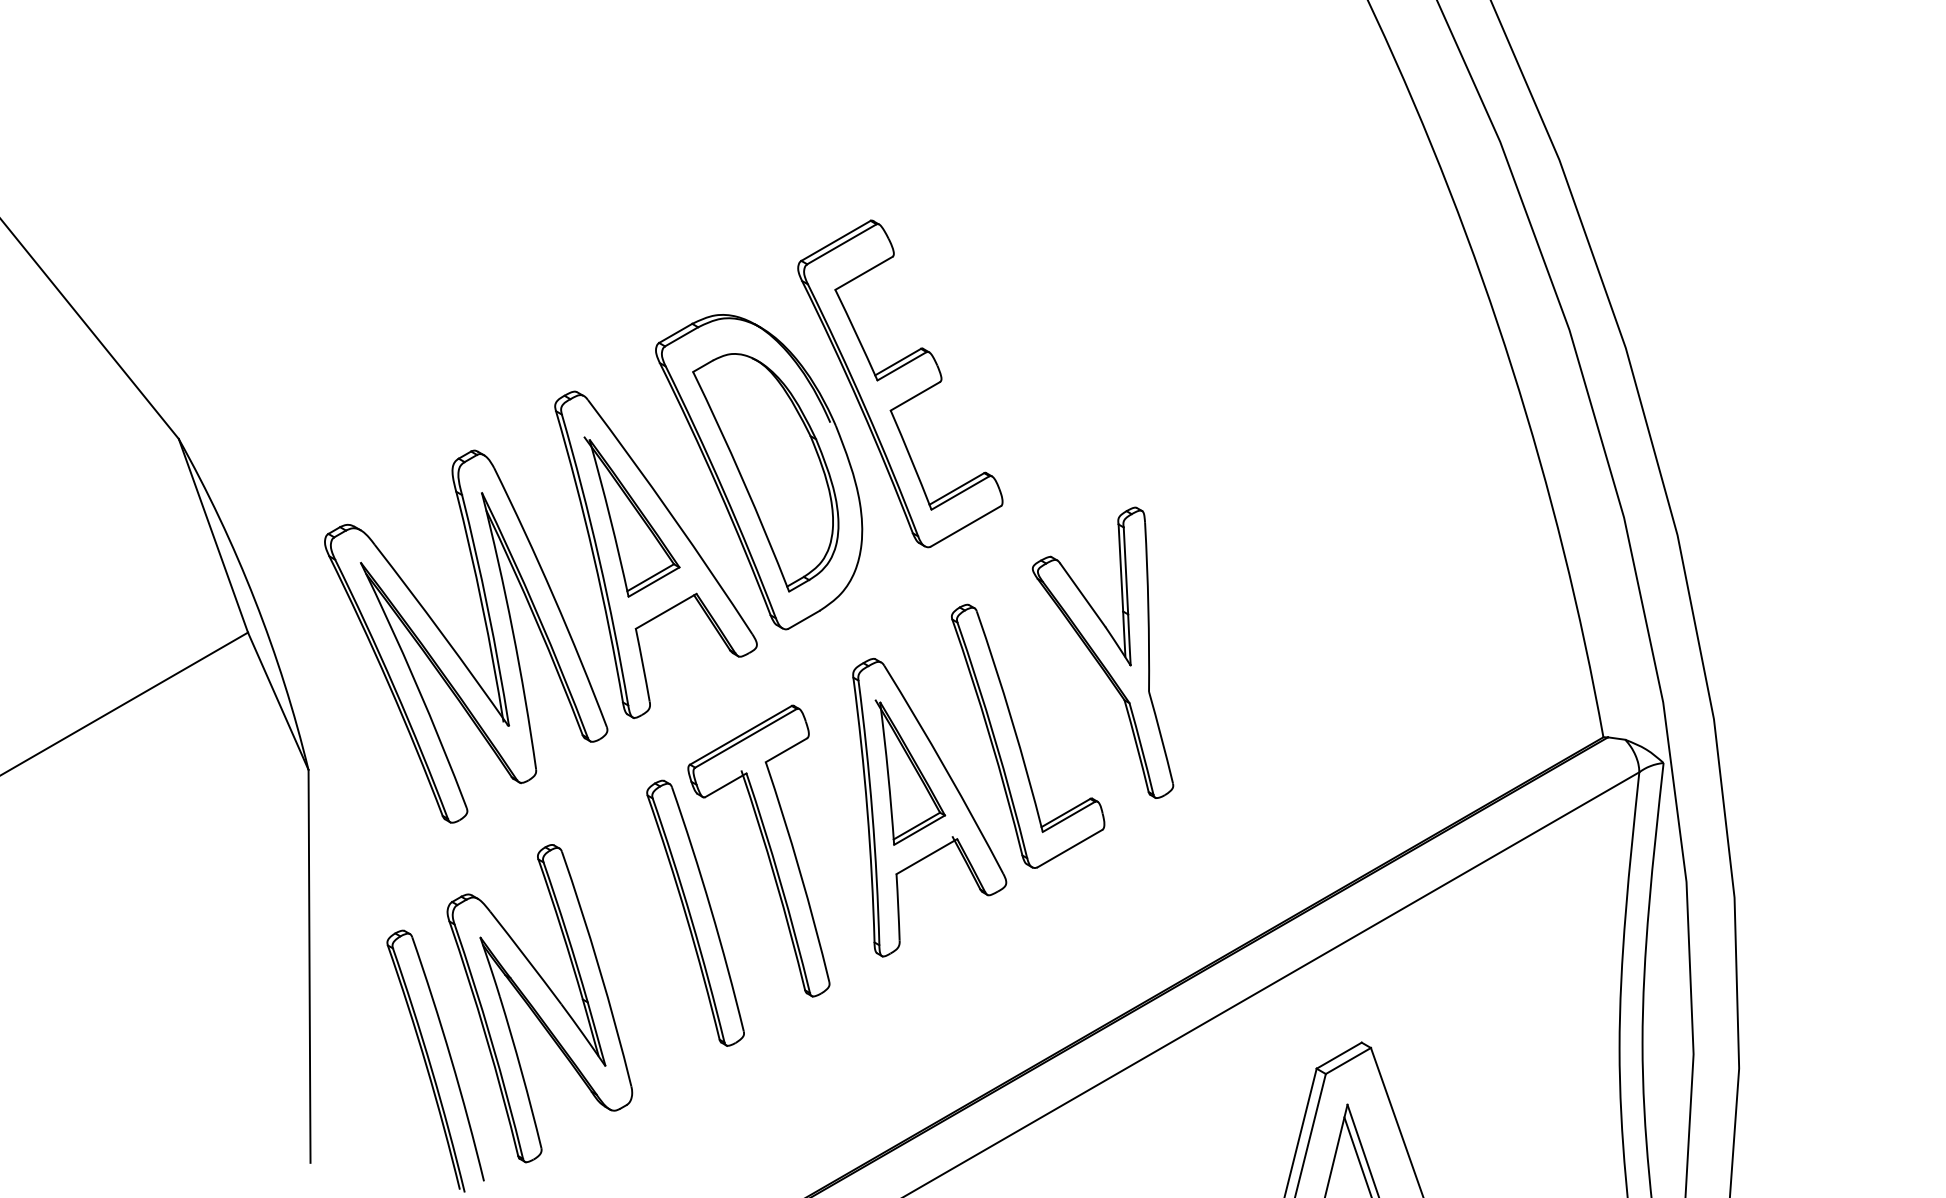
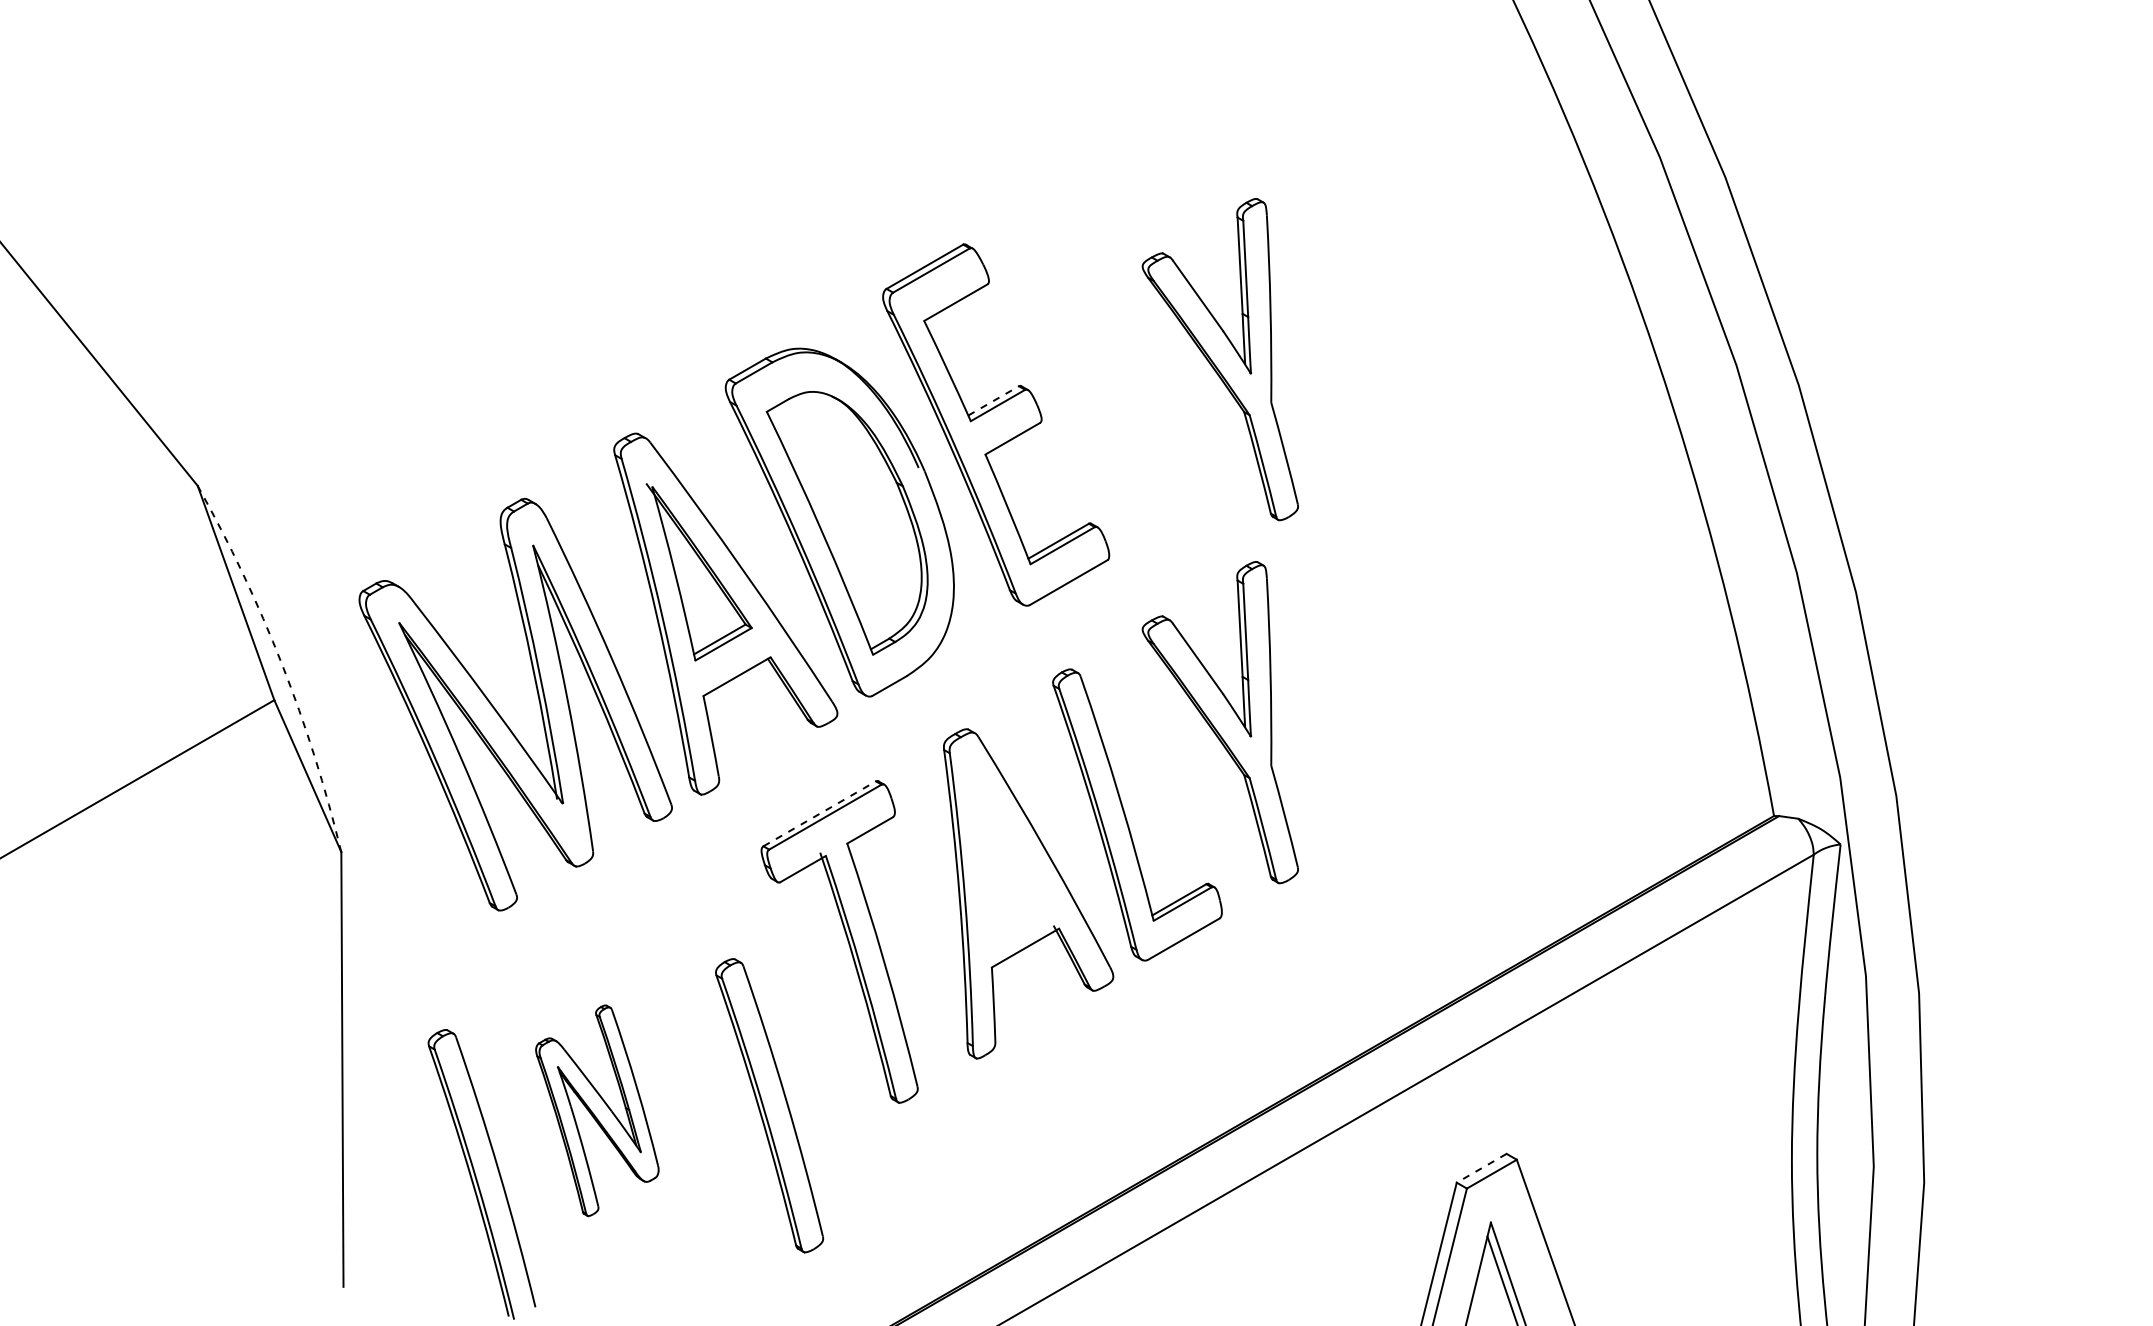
part: (1102, 324) -> (1219, 359), added
line: (898, 361) -> (994, 400), solid -> dashed
arc: (255, 600) -> (282, 664), solid -> dashed
line: (740, 735) -> (819, 813), solid -> dashed
part: (910, 772) -> (1007, 854), removed
part: (695, 913) -> (769, 1105), moved
part: (540, 1003) -> (597, 1110), size x0.6
line: (1339, 1055) -> (1481, 1168), solid -> dashed

